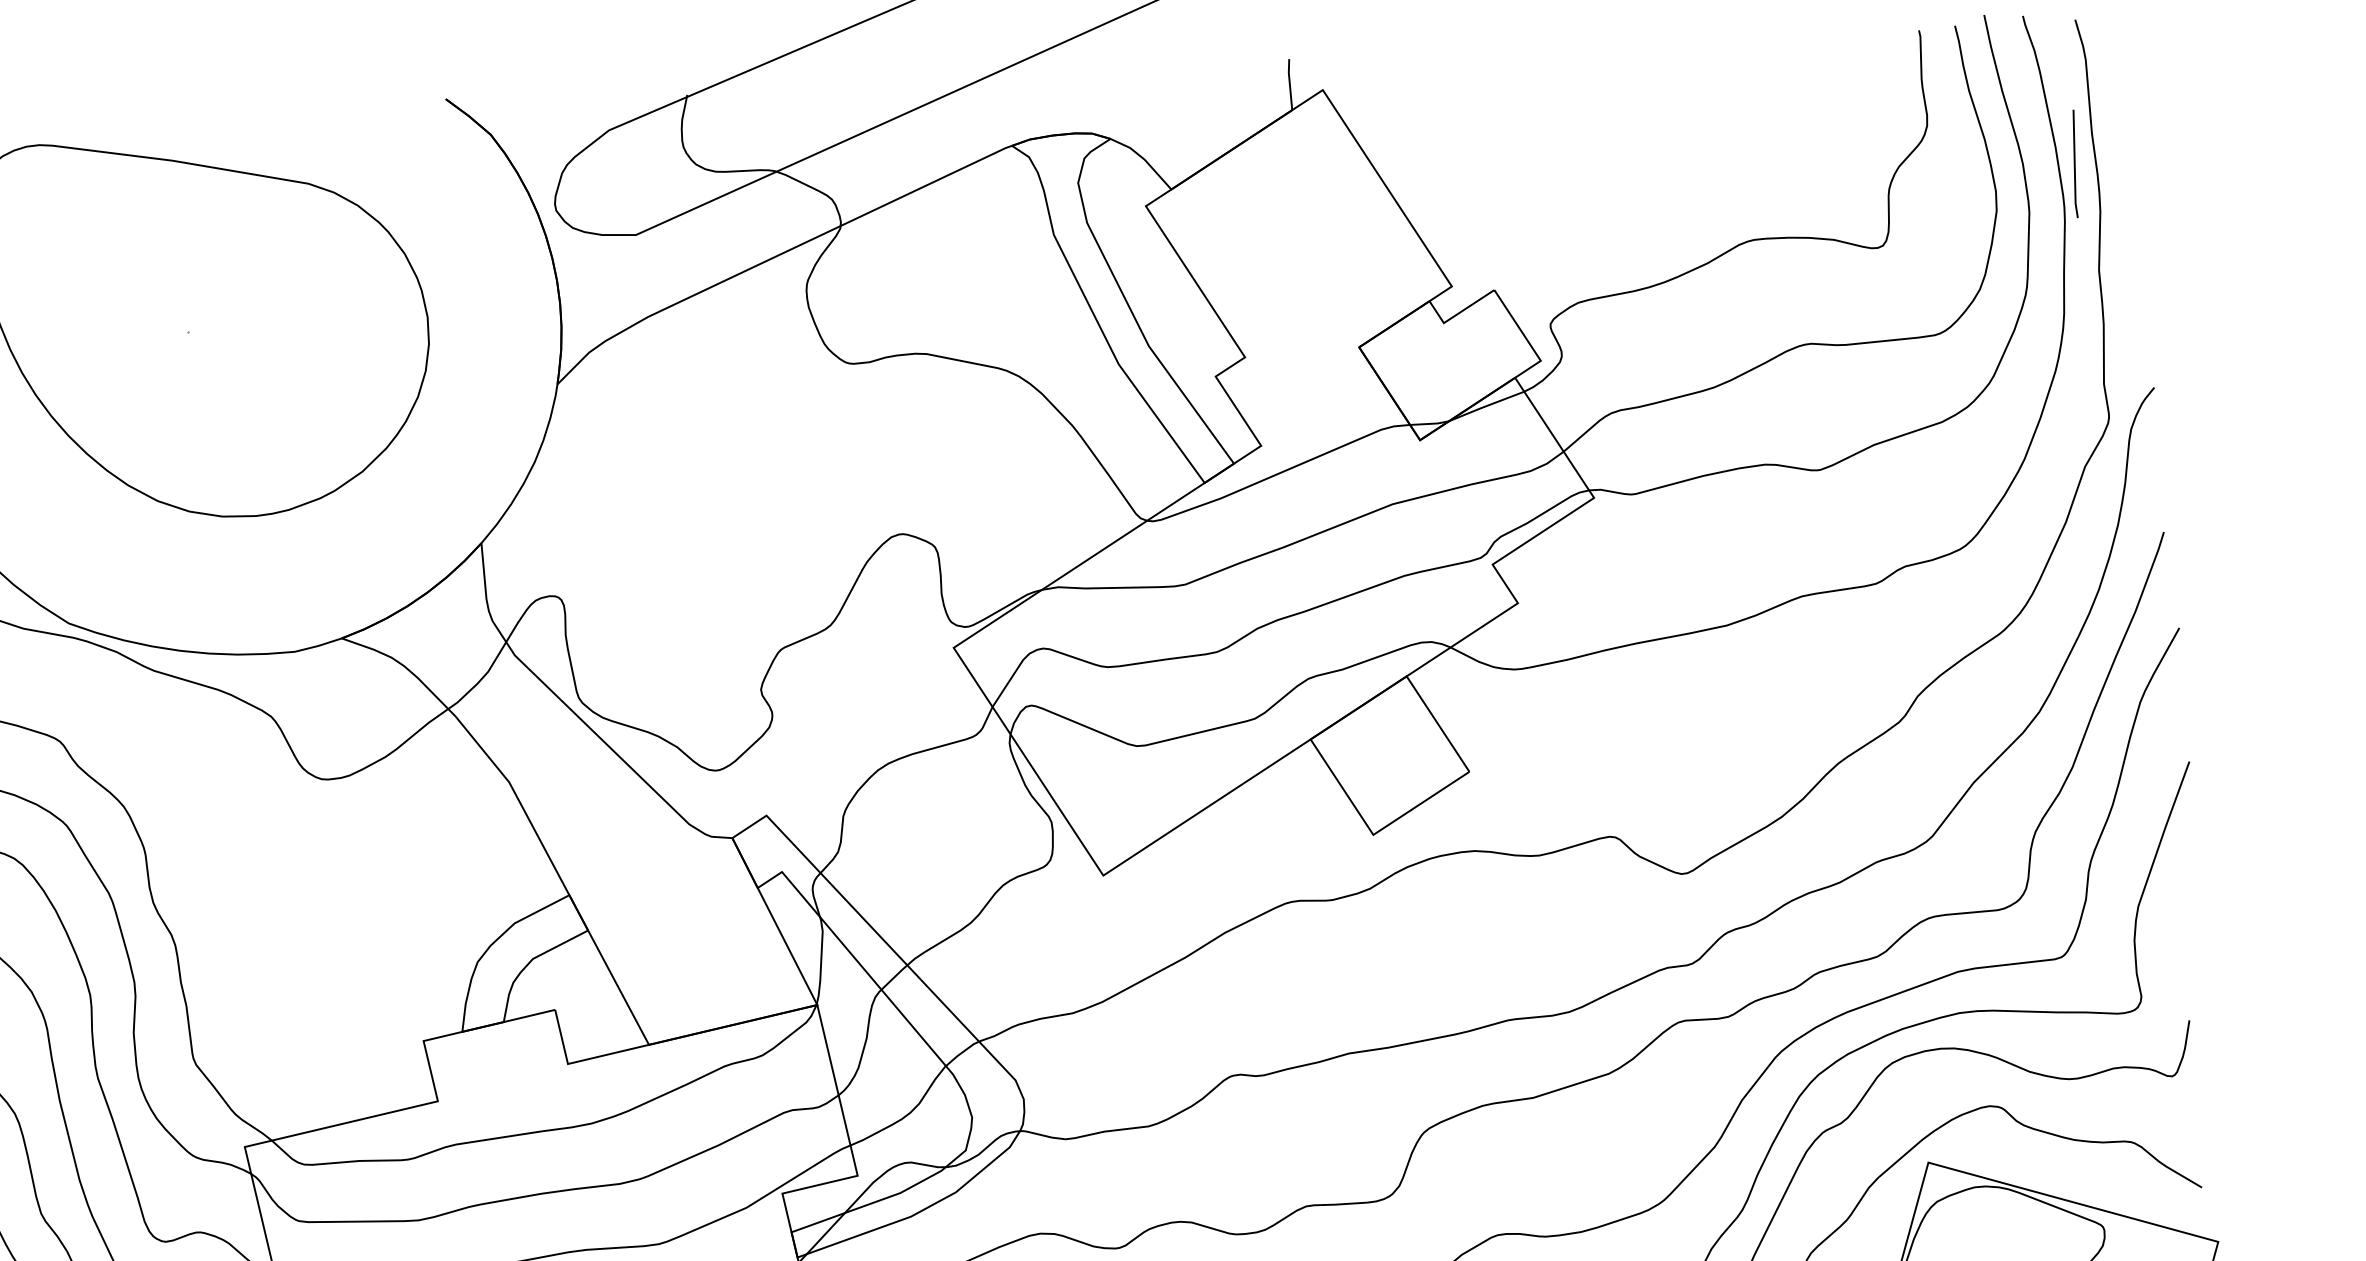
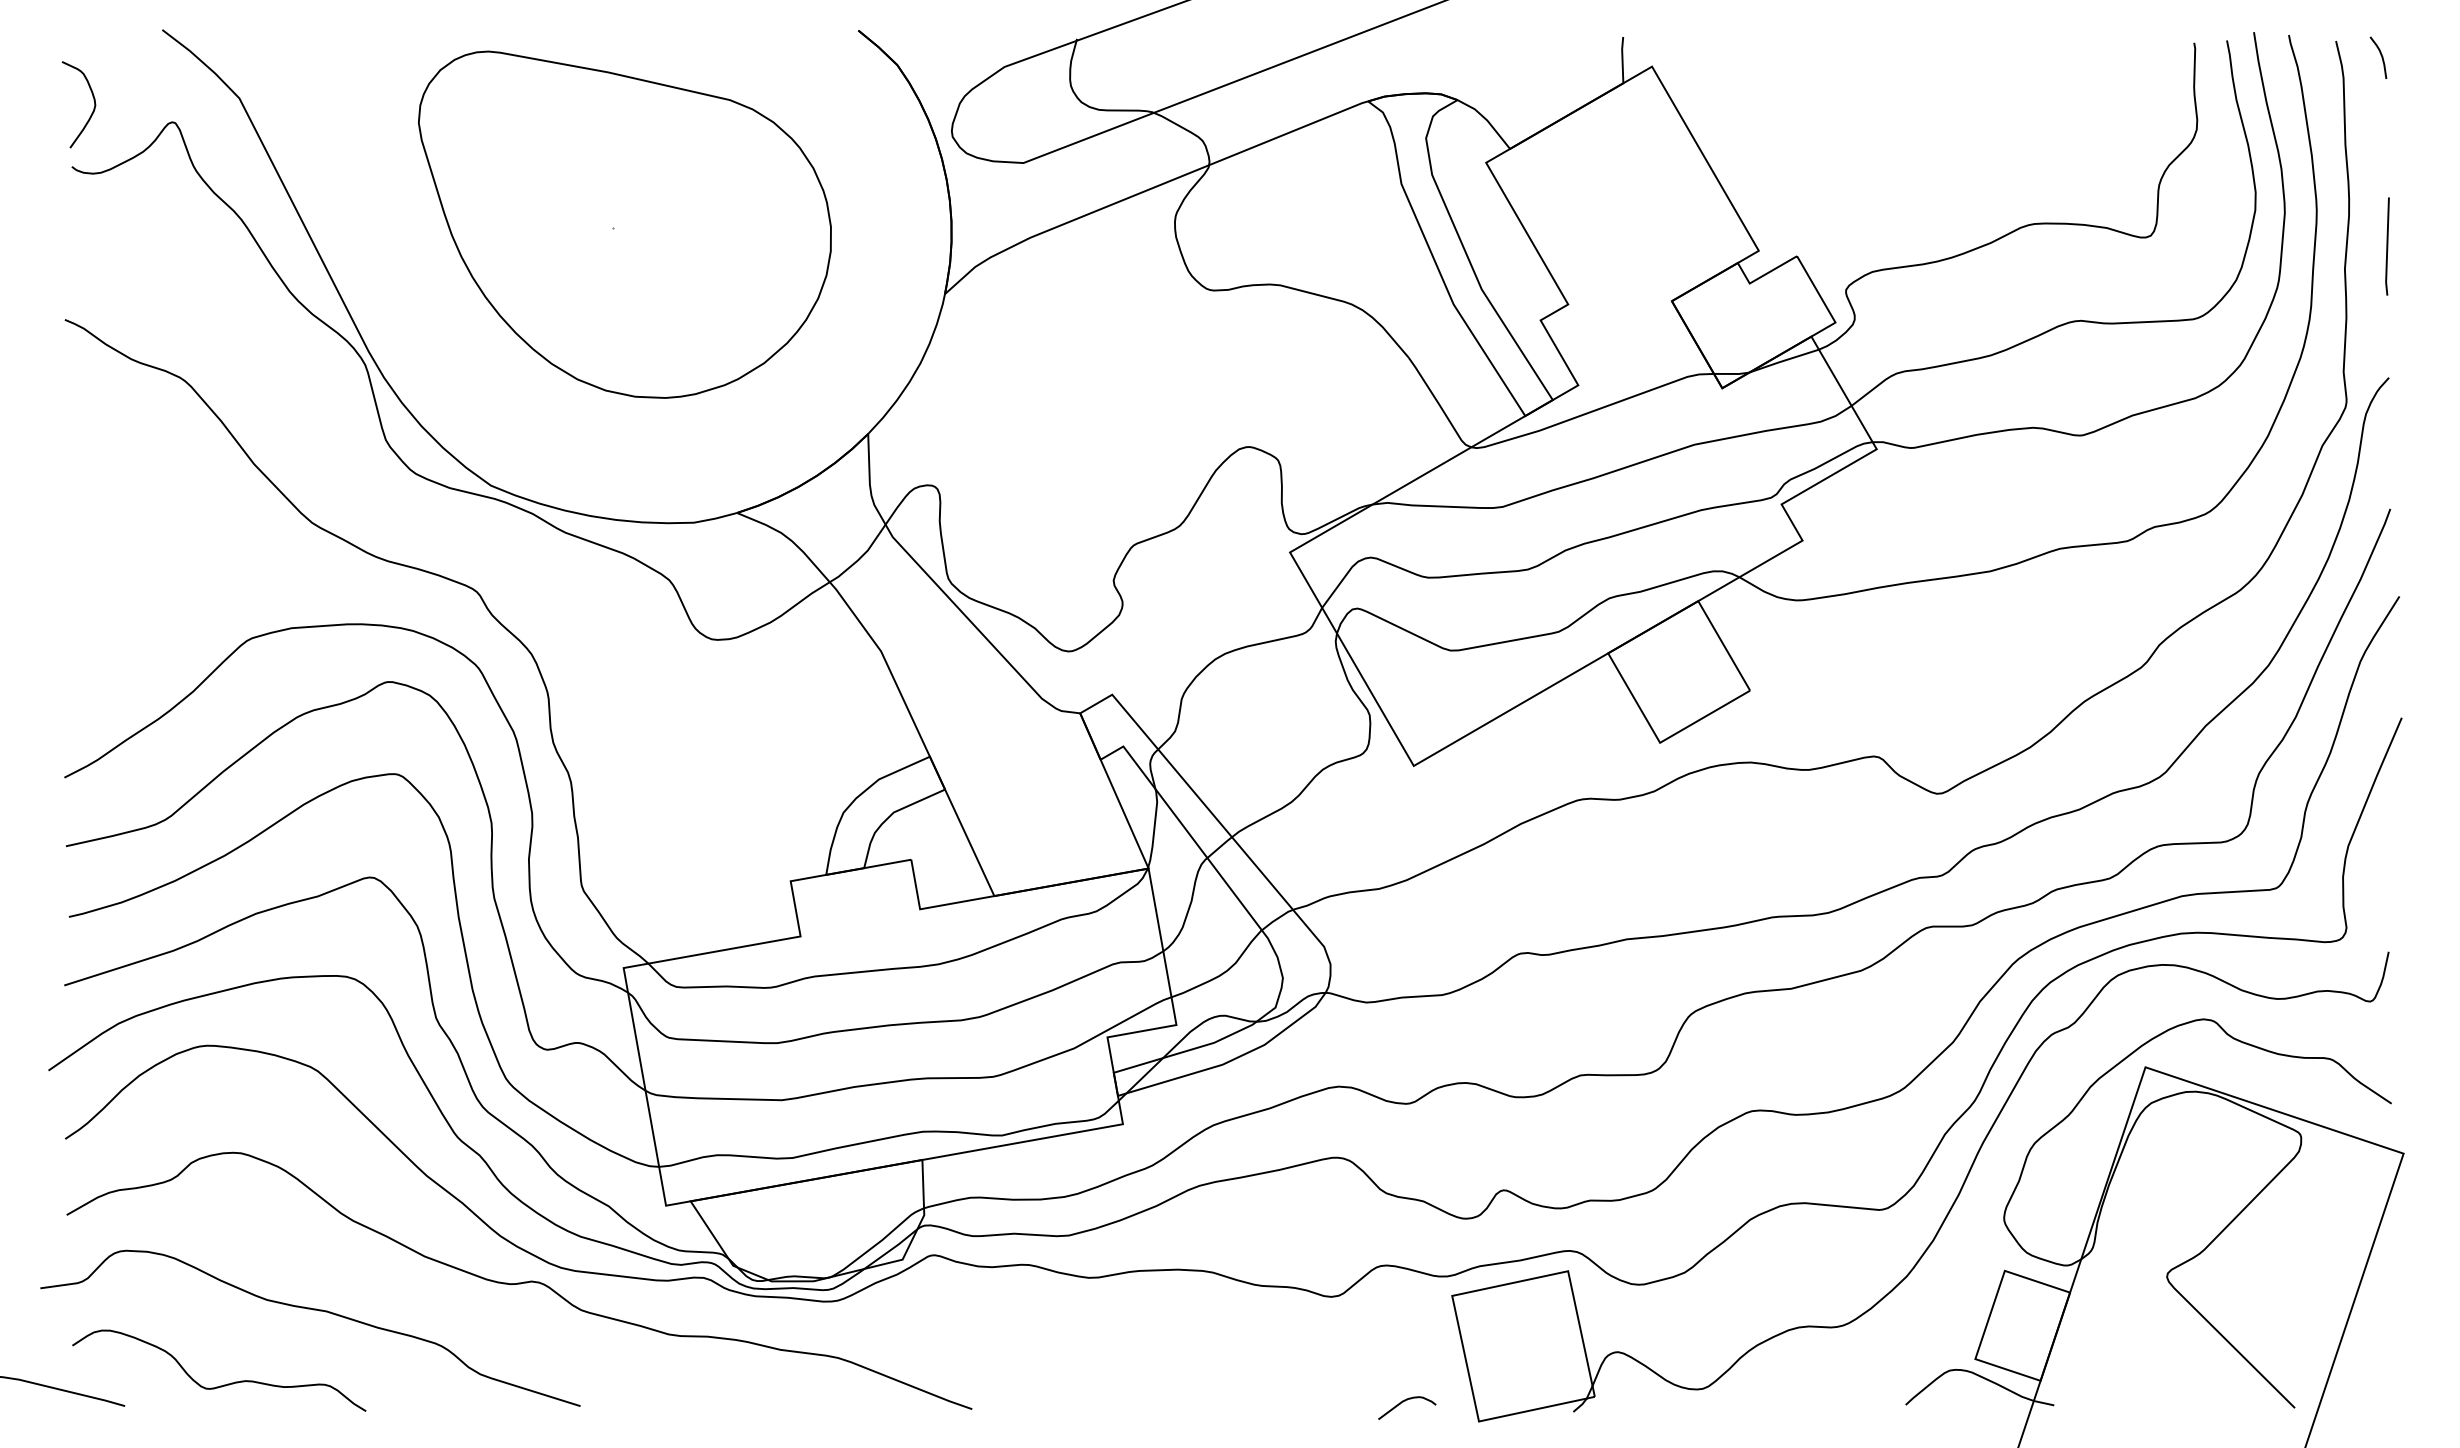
curve: (2125, 32) -> (2380, 55), added
line: (2074, 163) -> (2387, 246), moved

